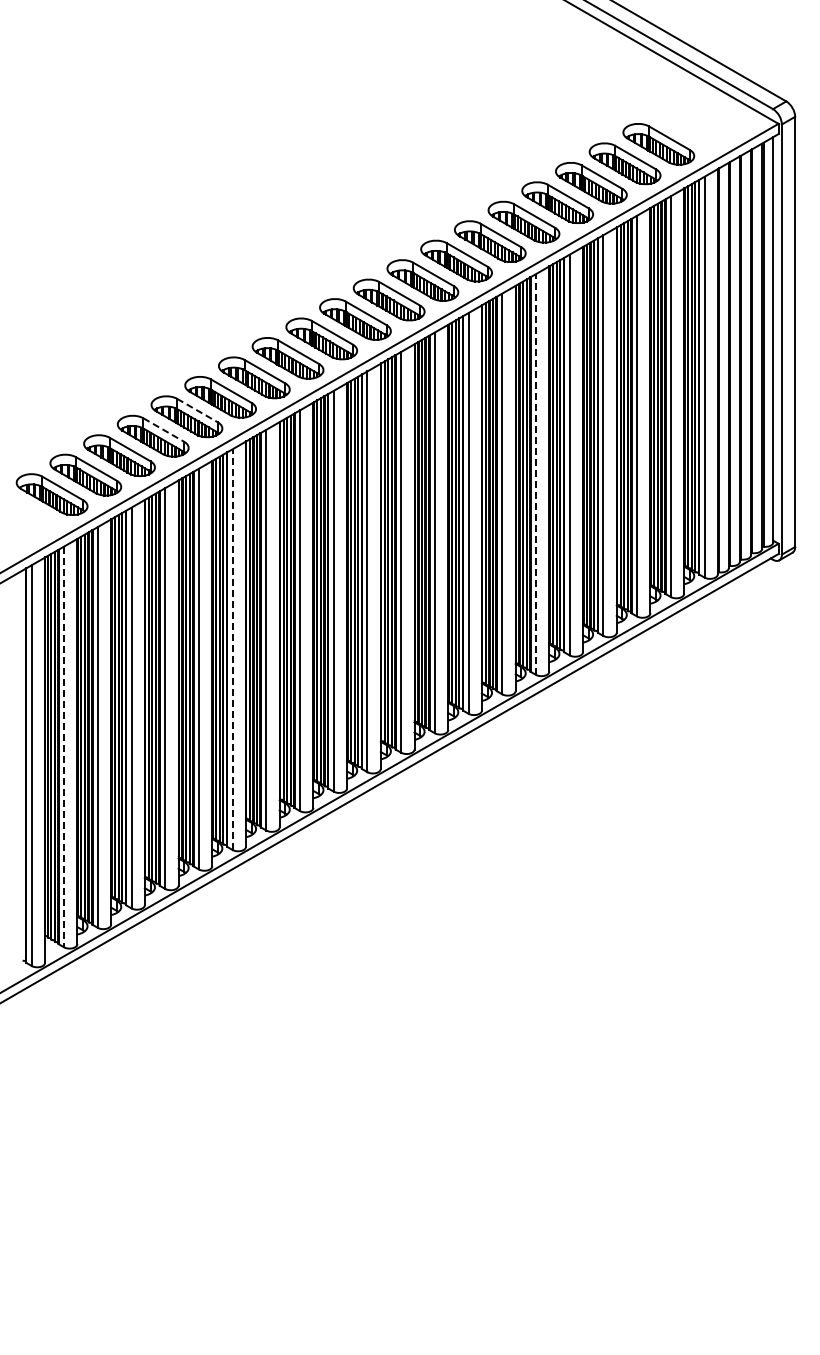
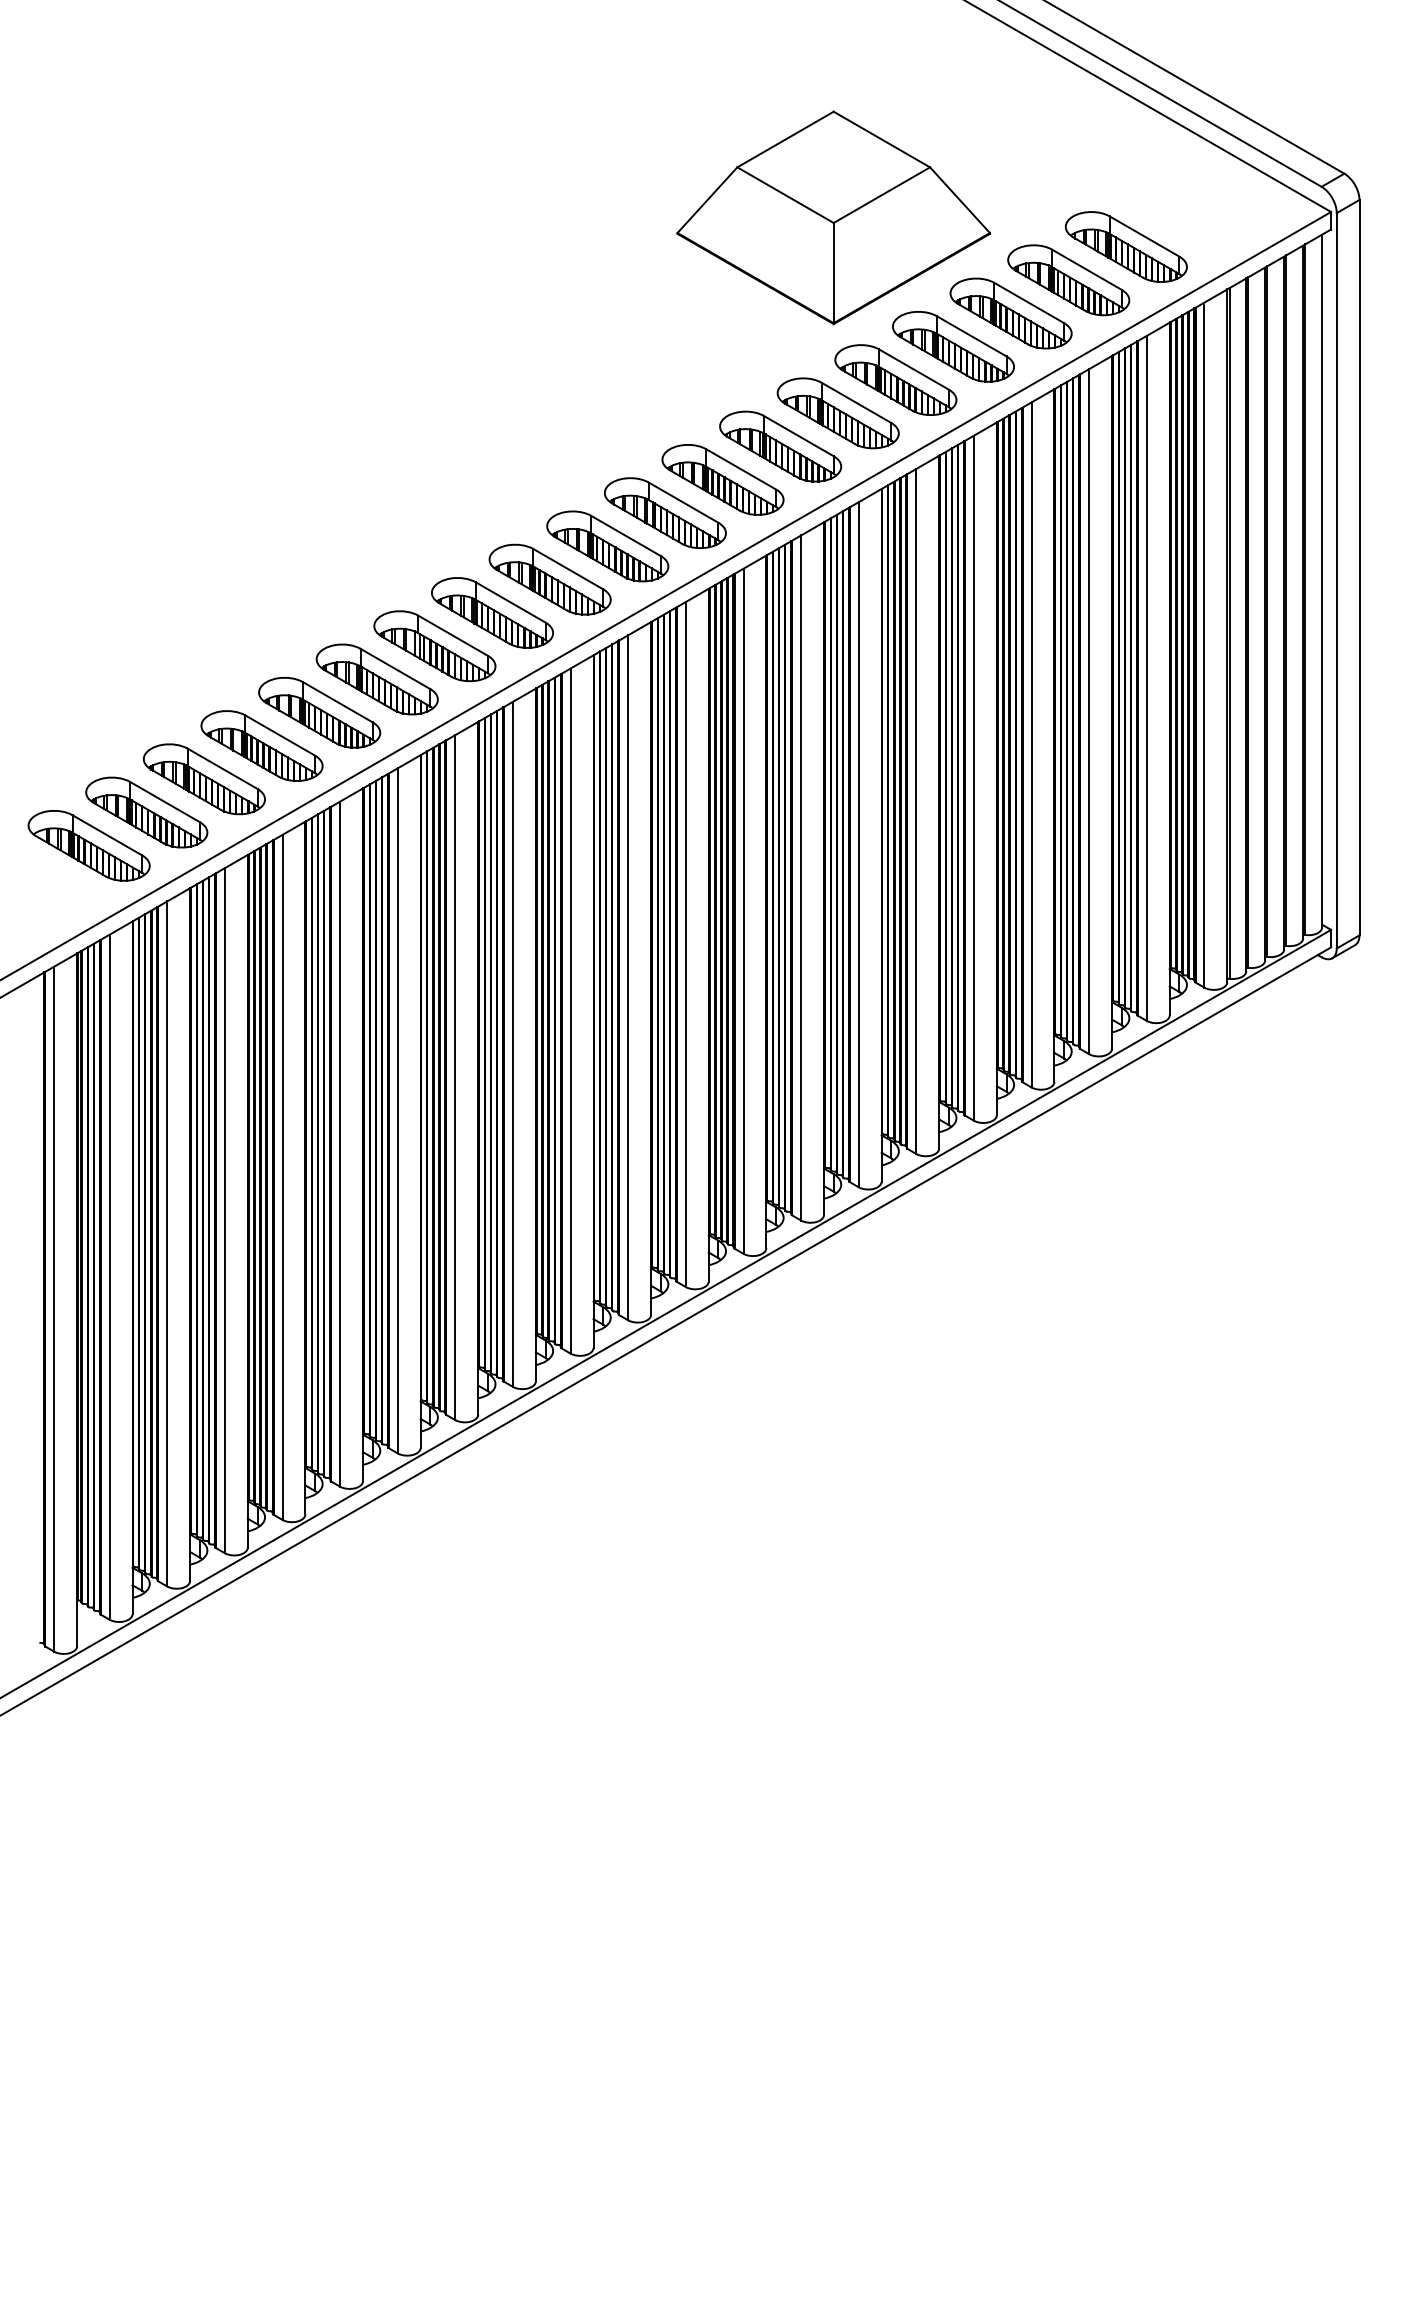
part: (487, 127) -> (833, 218), added
line: (197, 410) -> (337, 702), dashed -> solid
line: (163, 430) -> (279, 736), dashed -> solid
line: (535, 474) -> (915, 811), dashed -> solid
line: (232, 649) -> (397, 1110), dashed -> solid
line: (64, 747) -> (110, 1278), dashed -> solid

